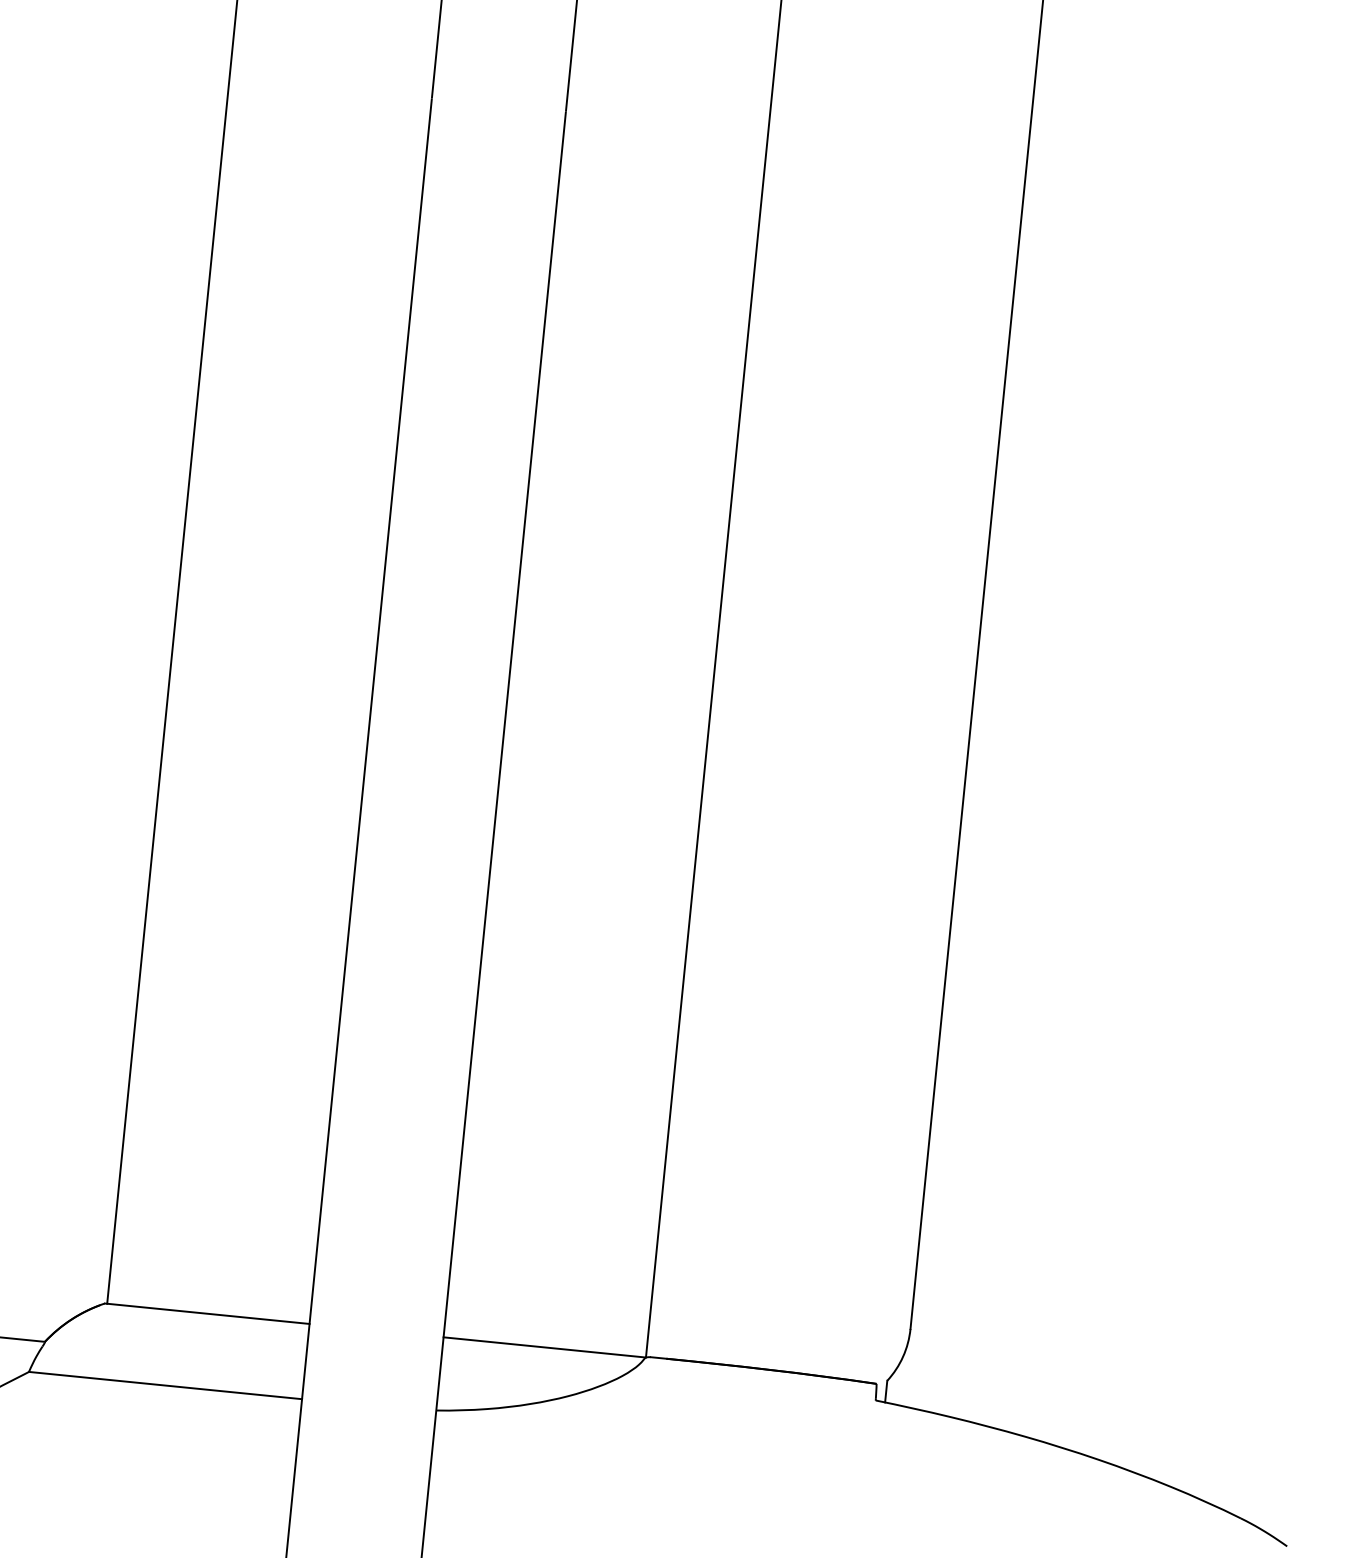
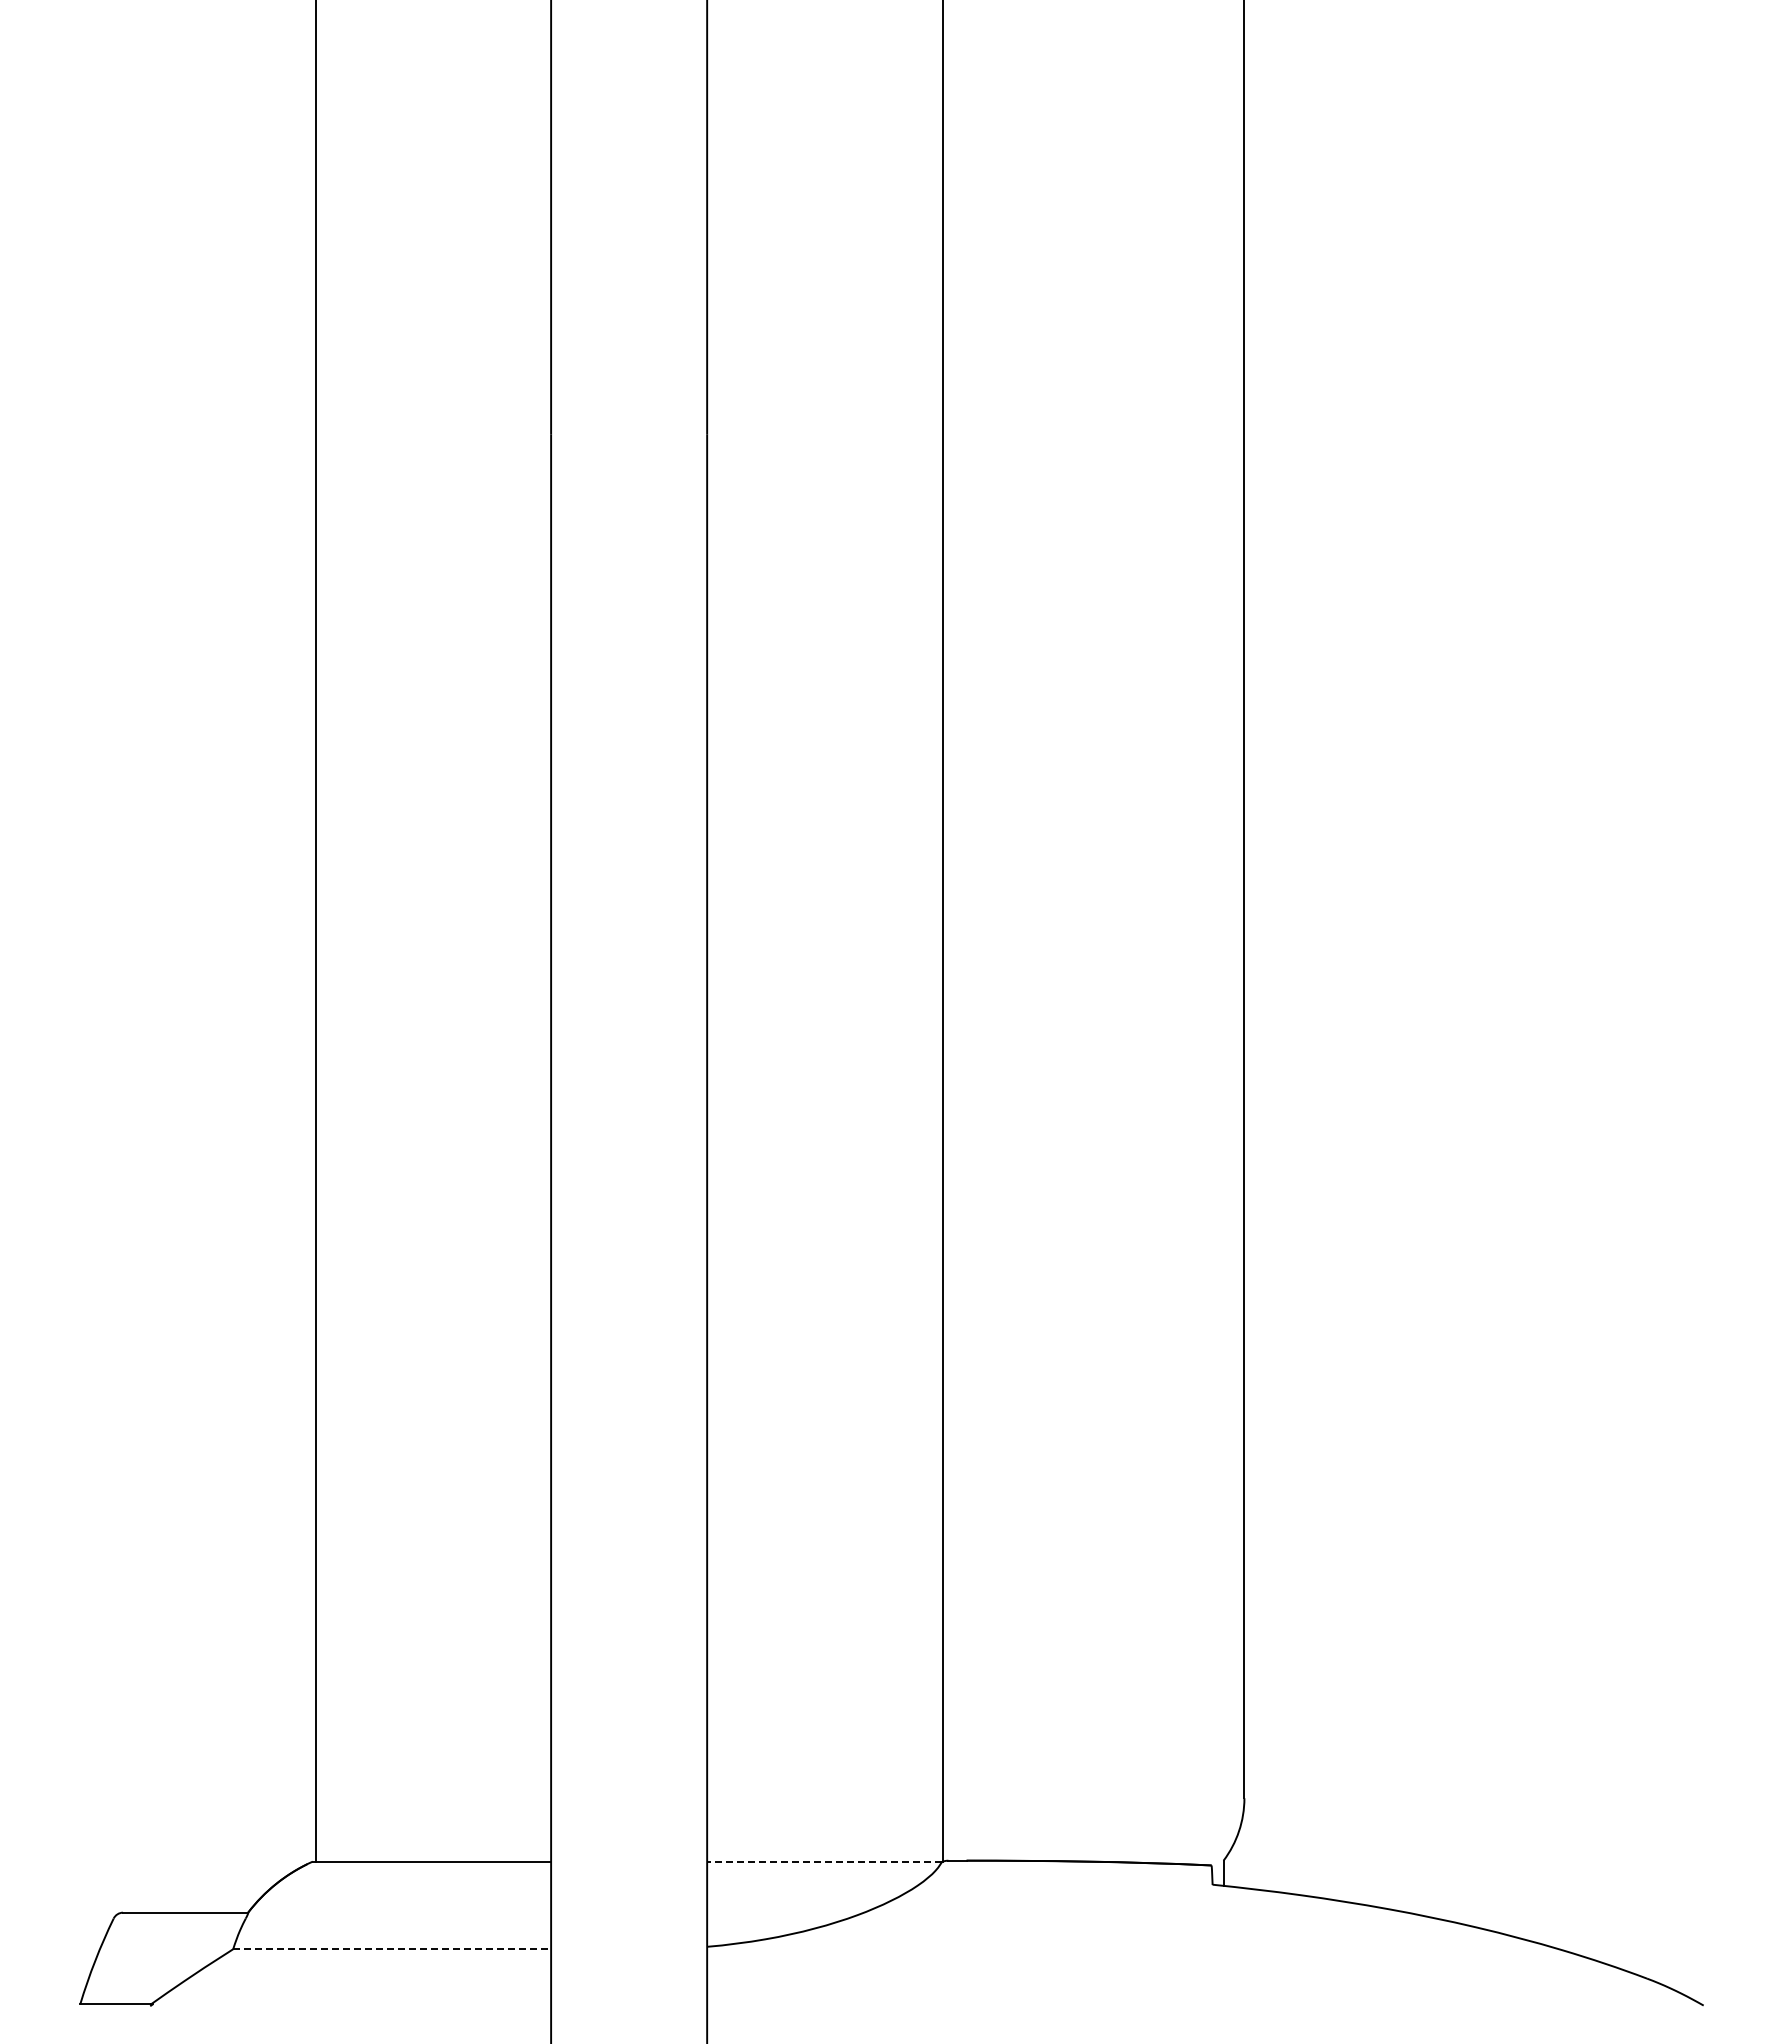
line: (544, 1347) -> (824, 1861), solid -> dashed
line: (165, 1385) -> (392, 1949), solid -> dashed

